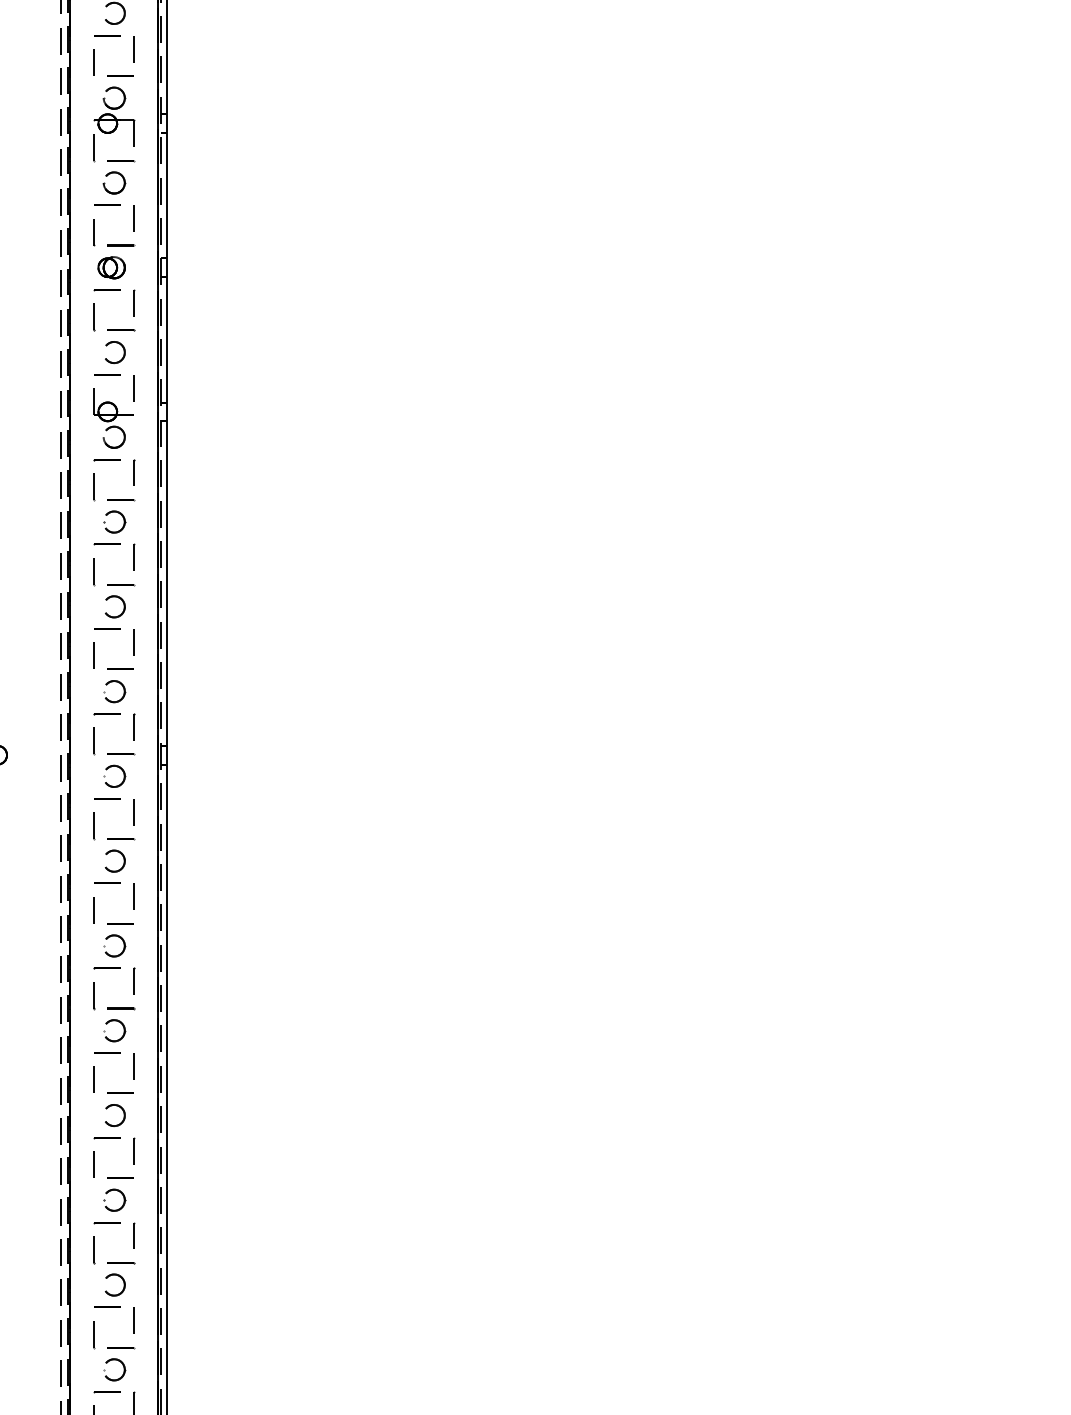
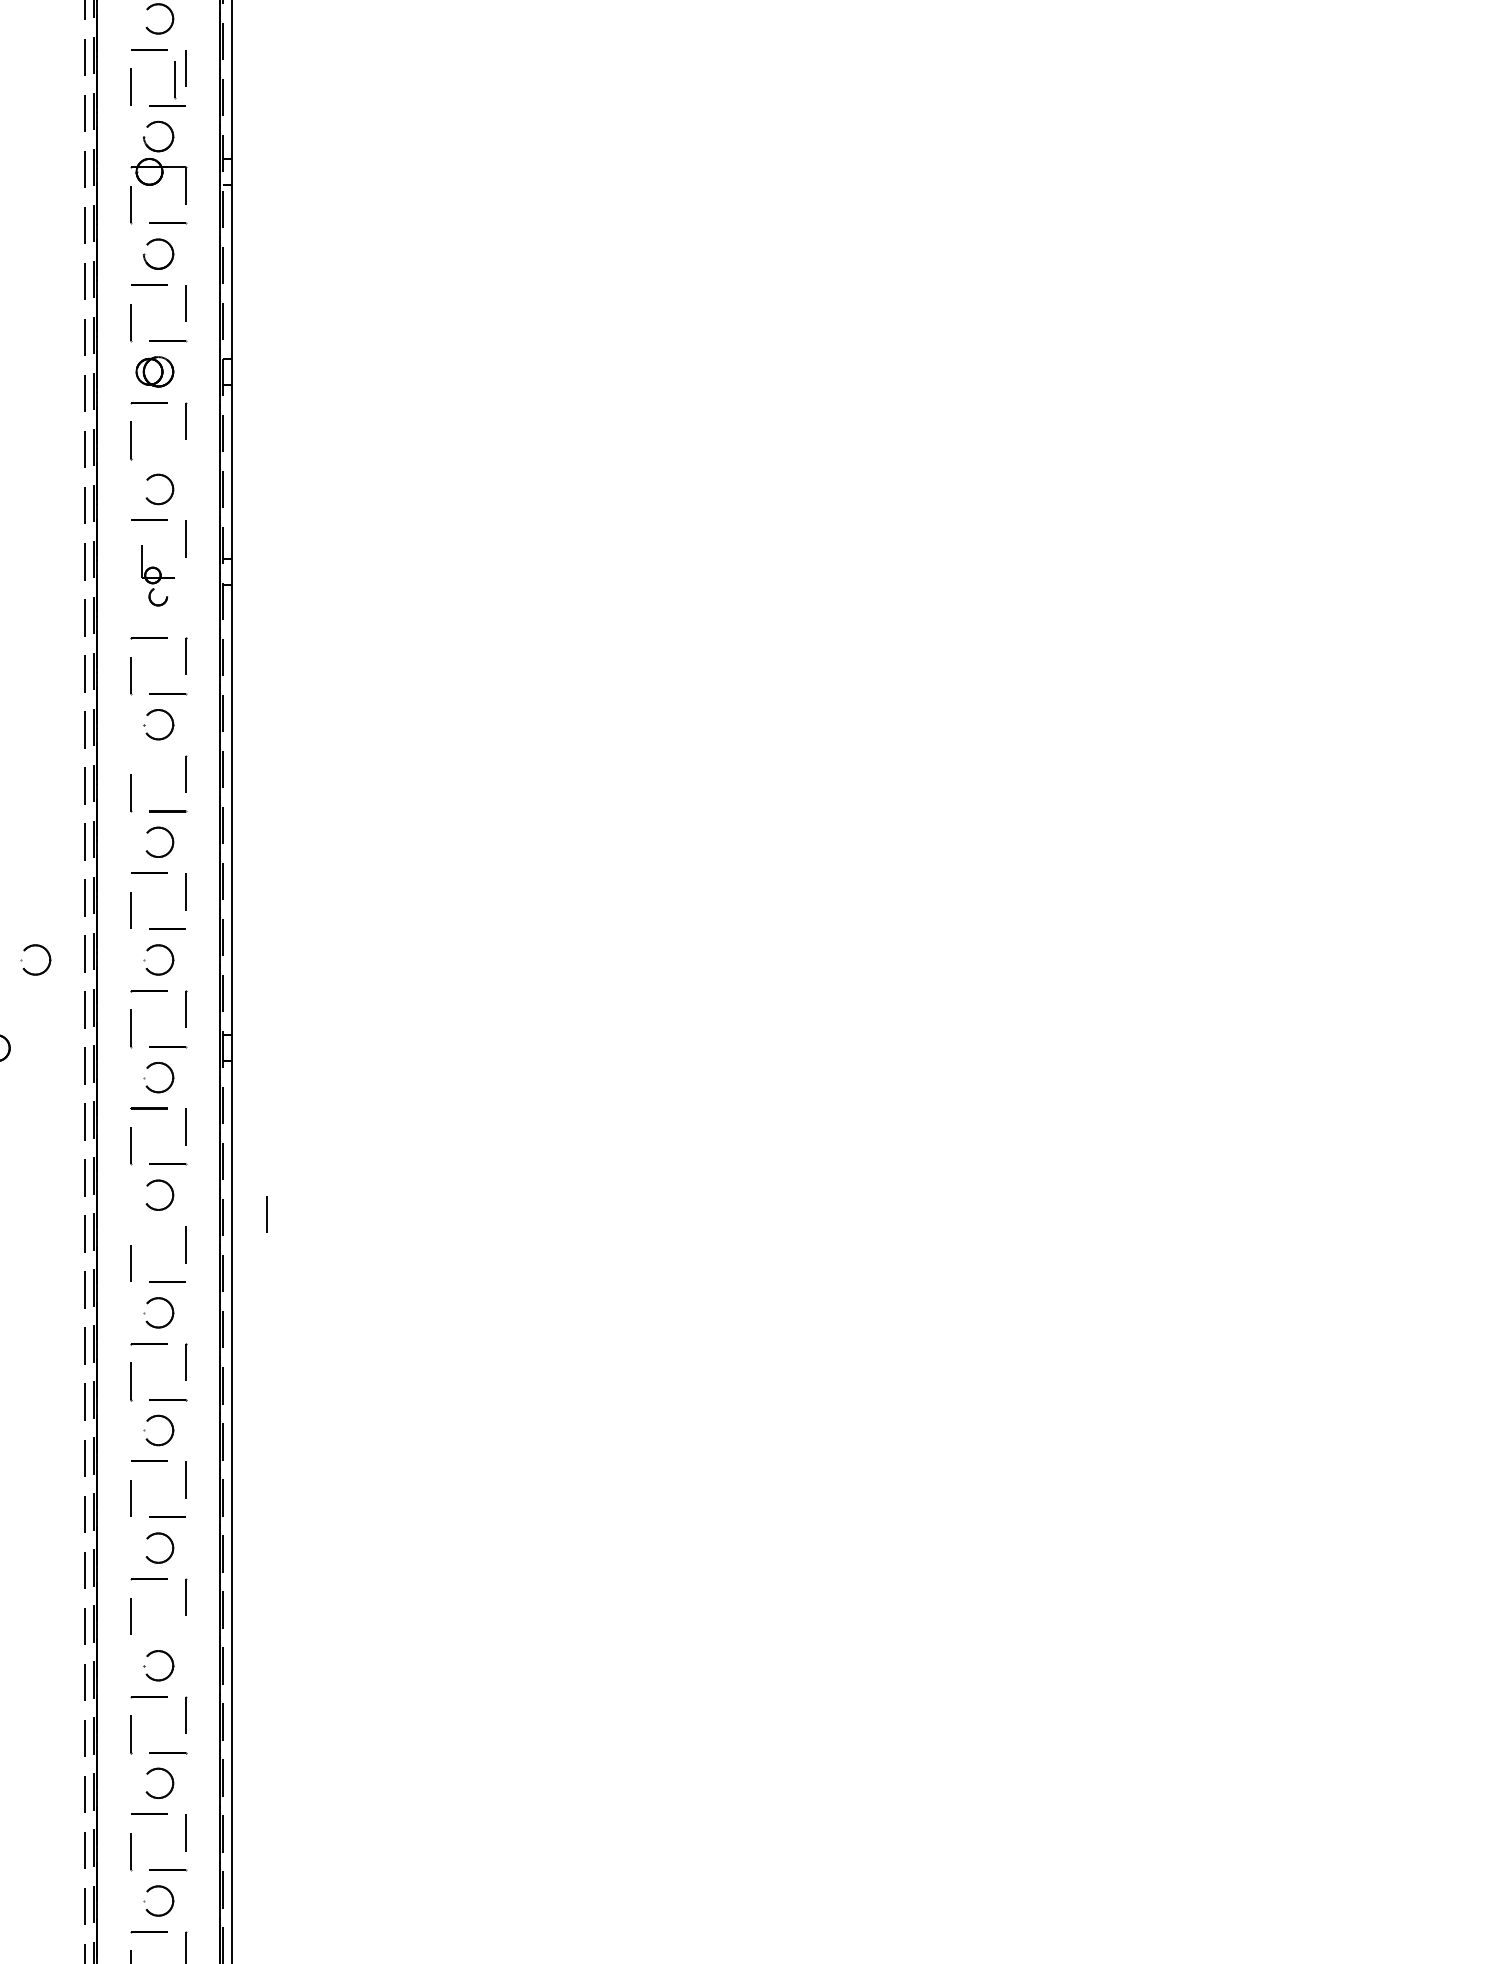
line: (126, 57) -> (175, 80), added
line: (121, 330) -> (168, 459), removed
part: (113, 418) -> (157, 580), size x0.6
line: (107, 544) -> (148, 756), removed
part: (25, 681) -> (35, 946), added
line: (192, 875) -> (266, 1214), added
line: (107, 882) -> (149, 1225), removed
line: (120, 1177) -> (167, 1634), removed

